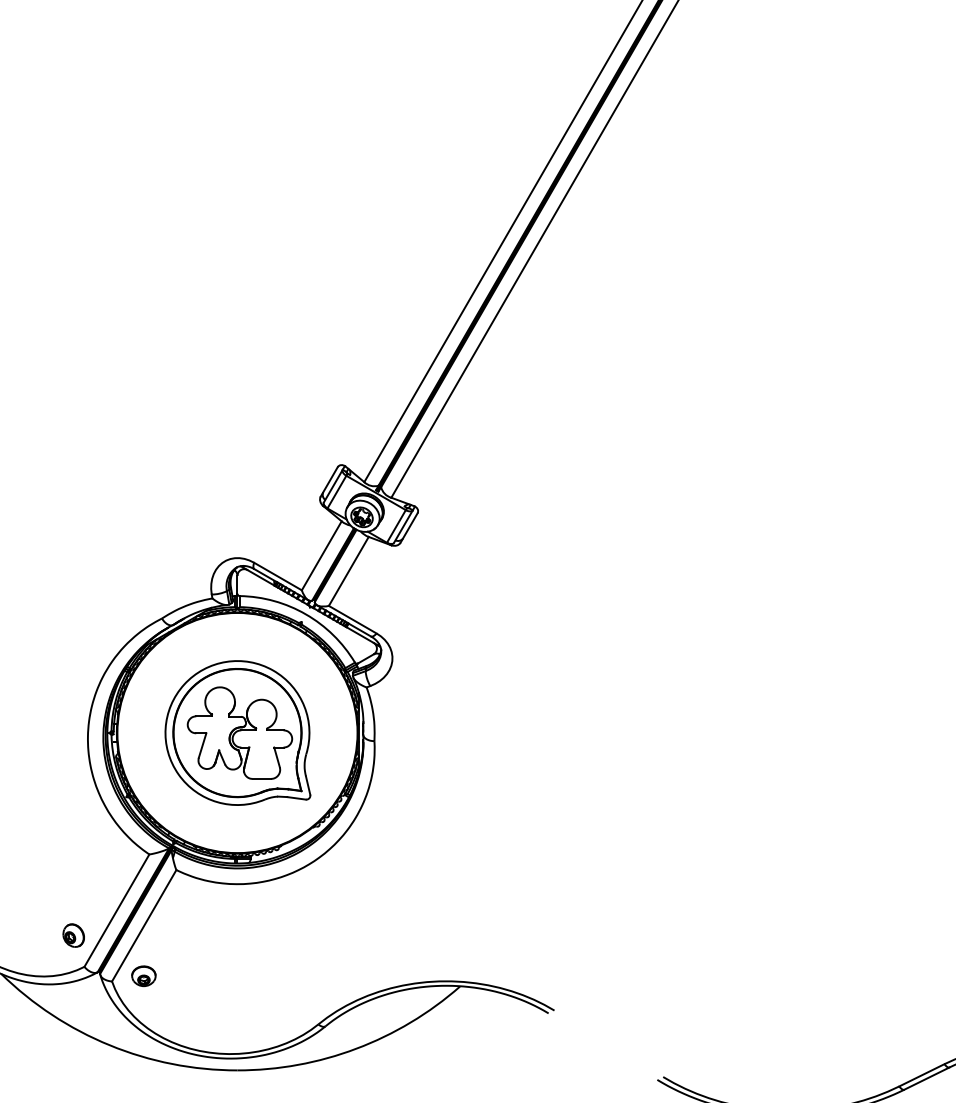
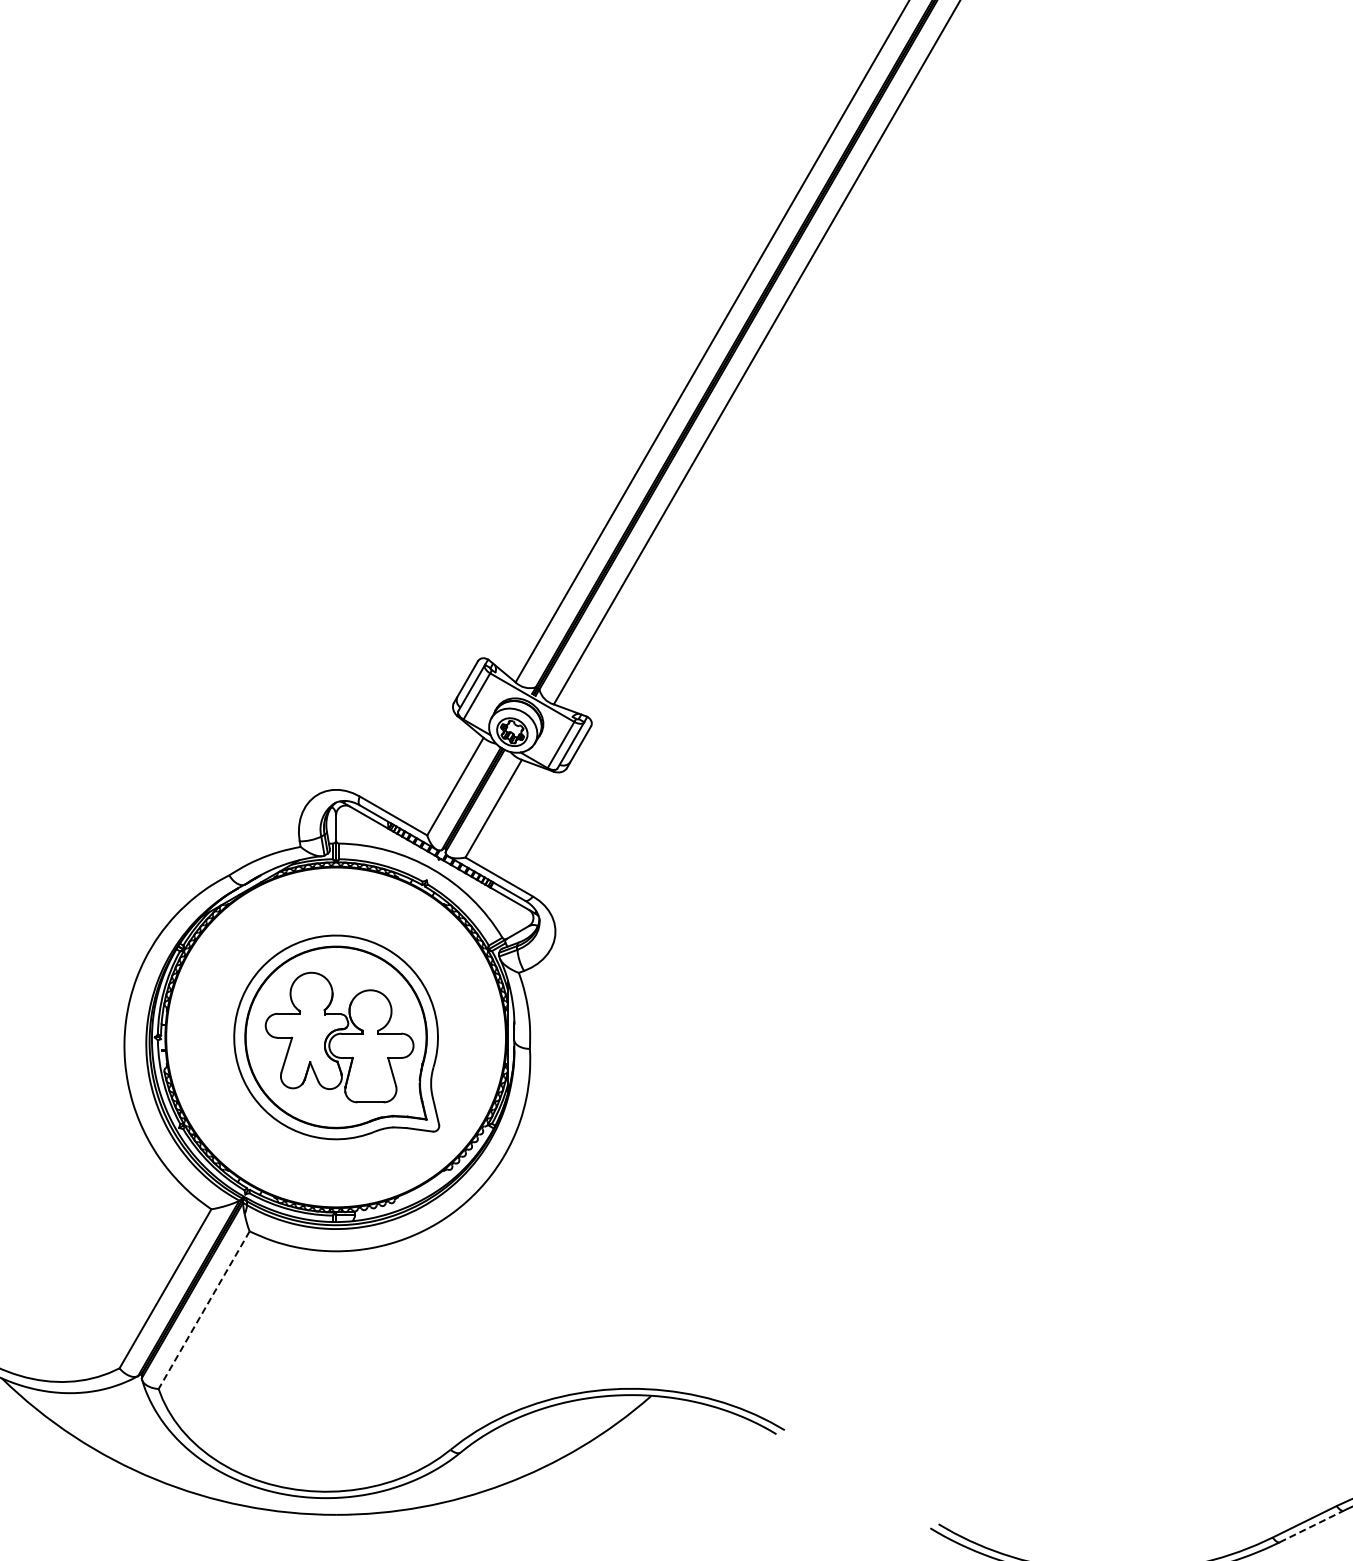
line: (144, 925) -> (204, 1310), solid -> dashed
part: (73, 935) -> (103, 1324), removed
part: (143, 976) -> (203, 1381), removed
line: (926, 1078) -> (1311, 1526), solid -> dashed

